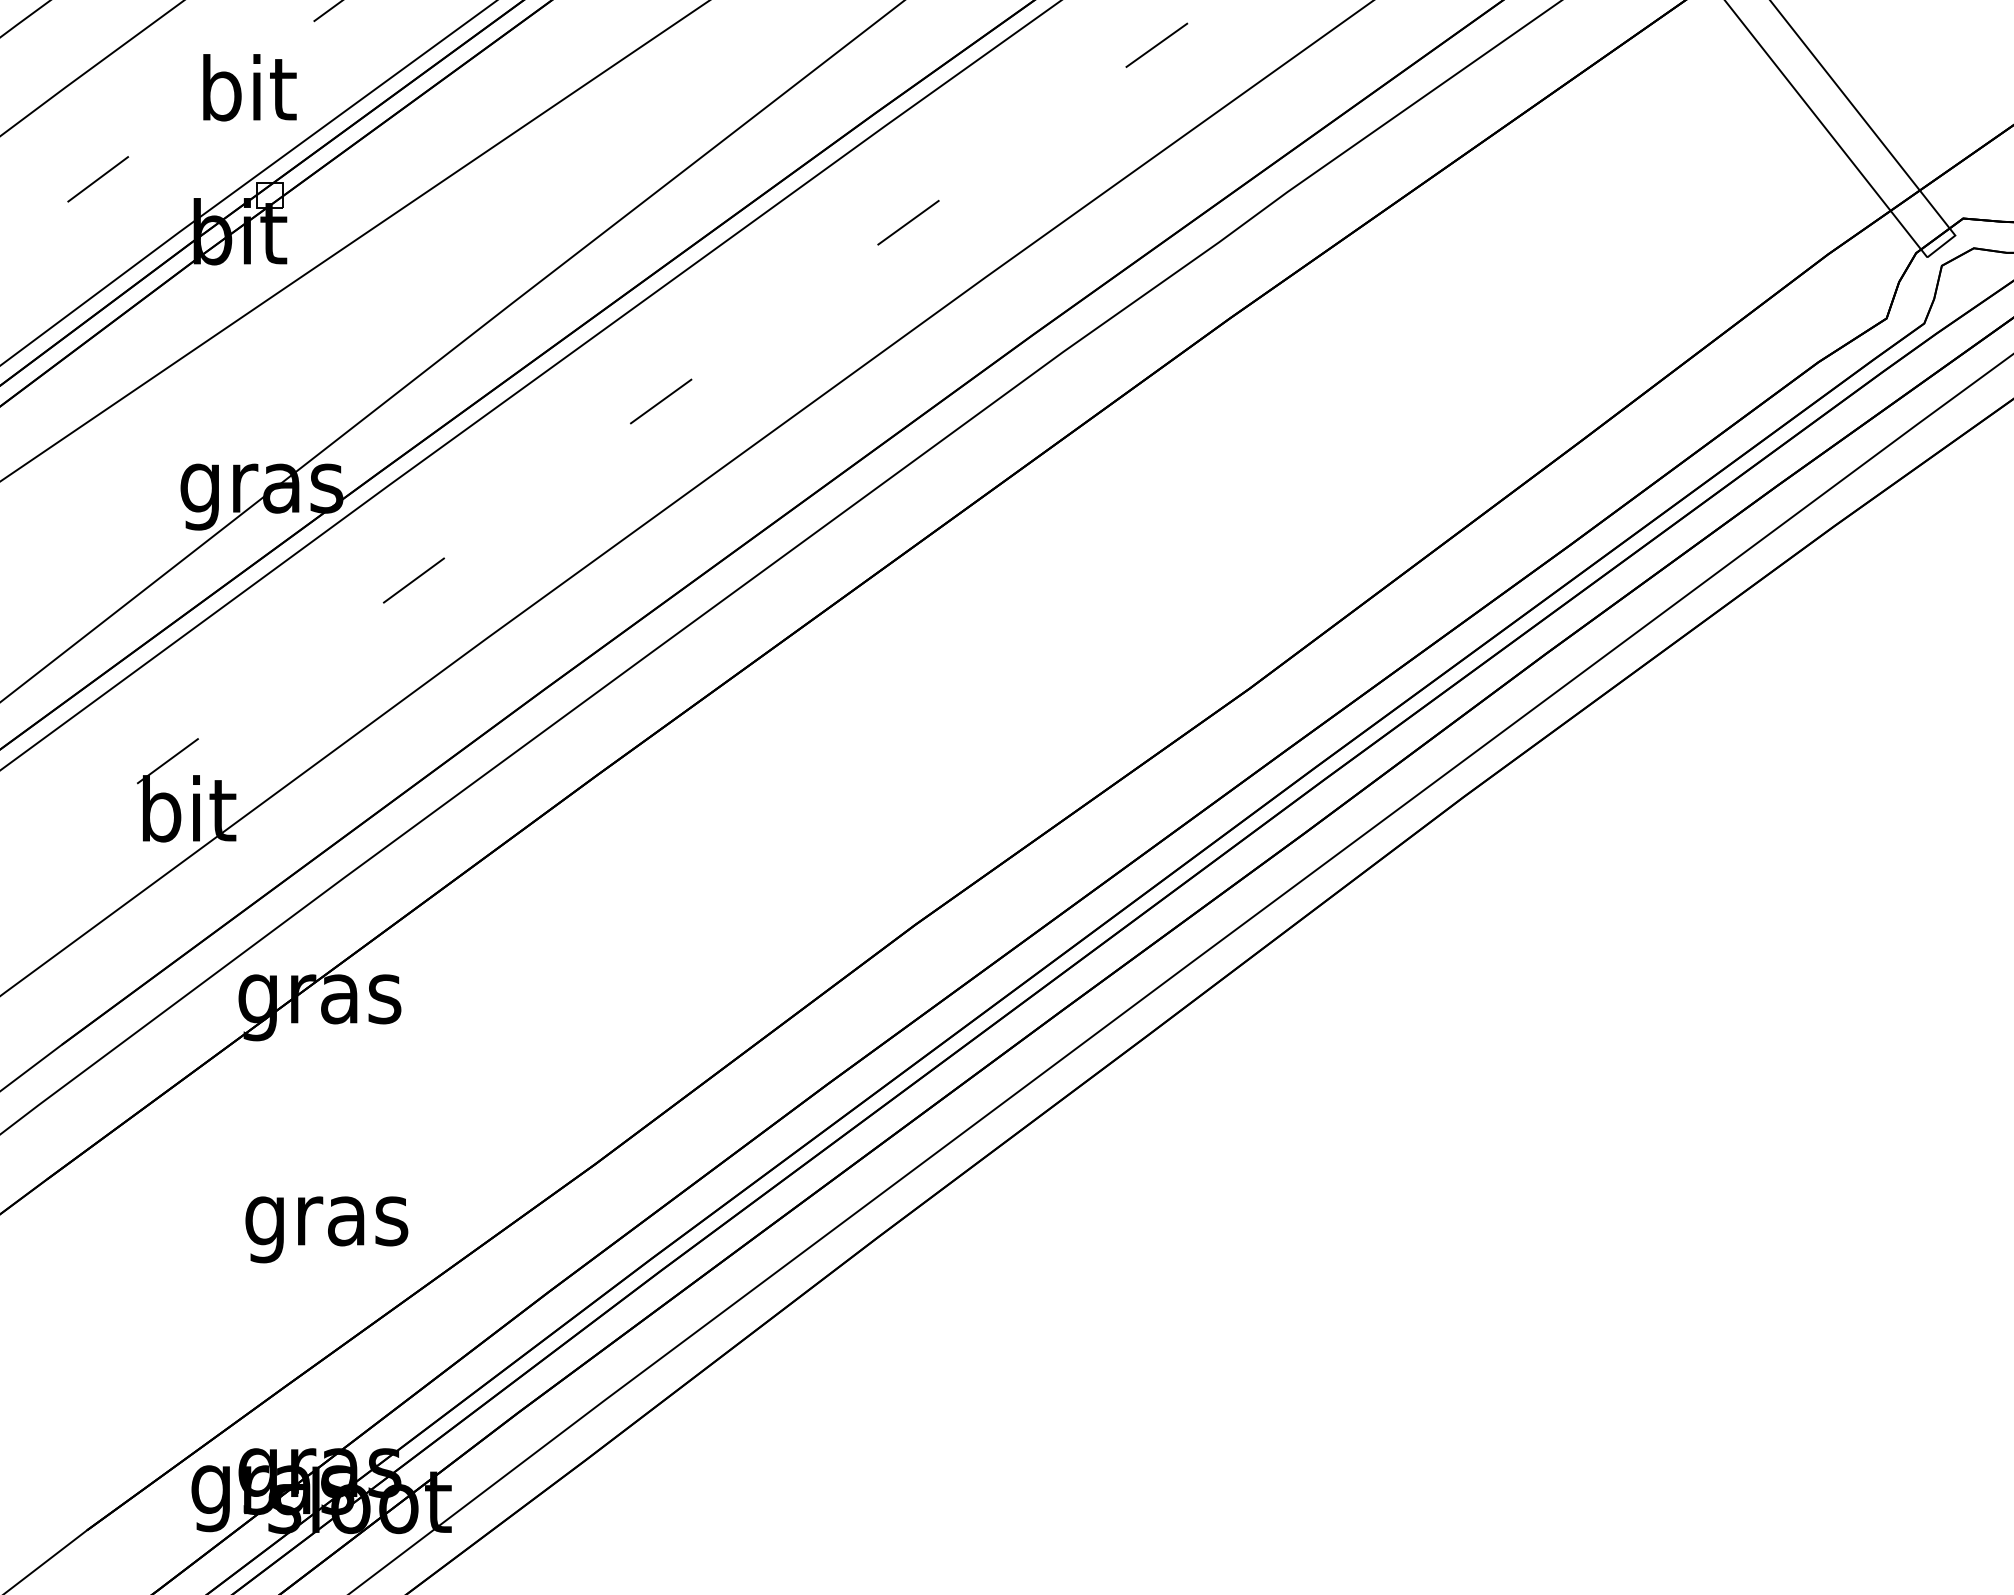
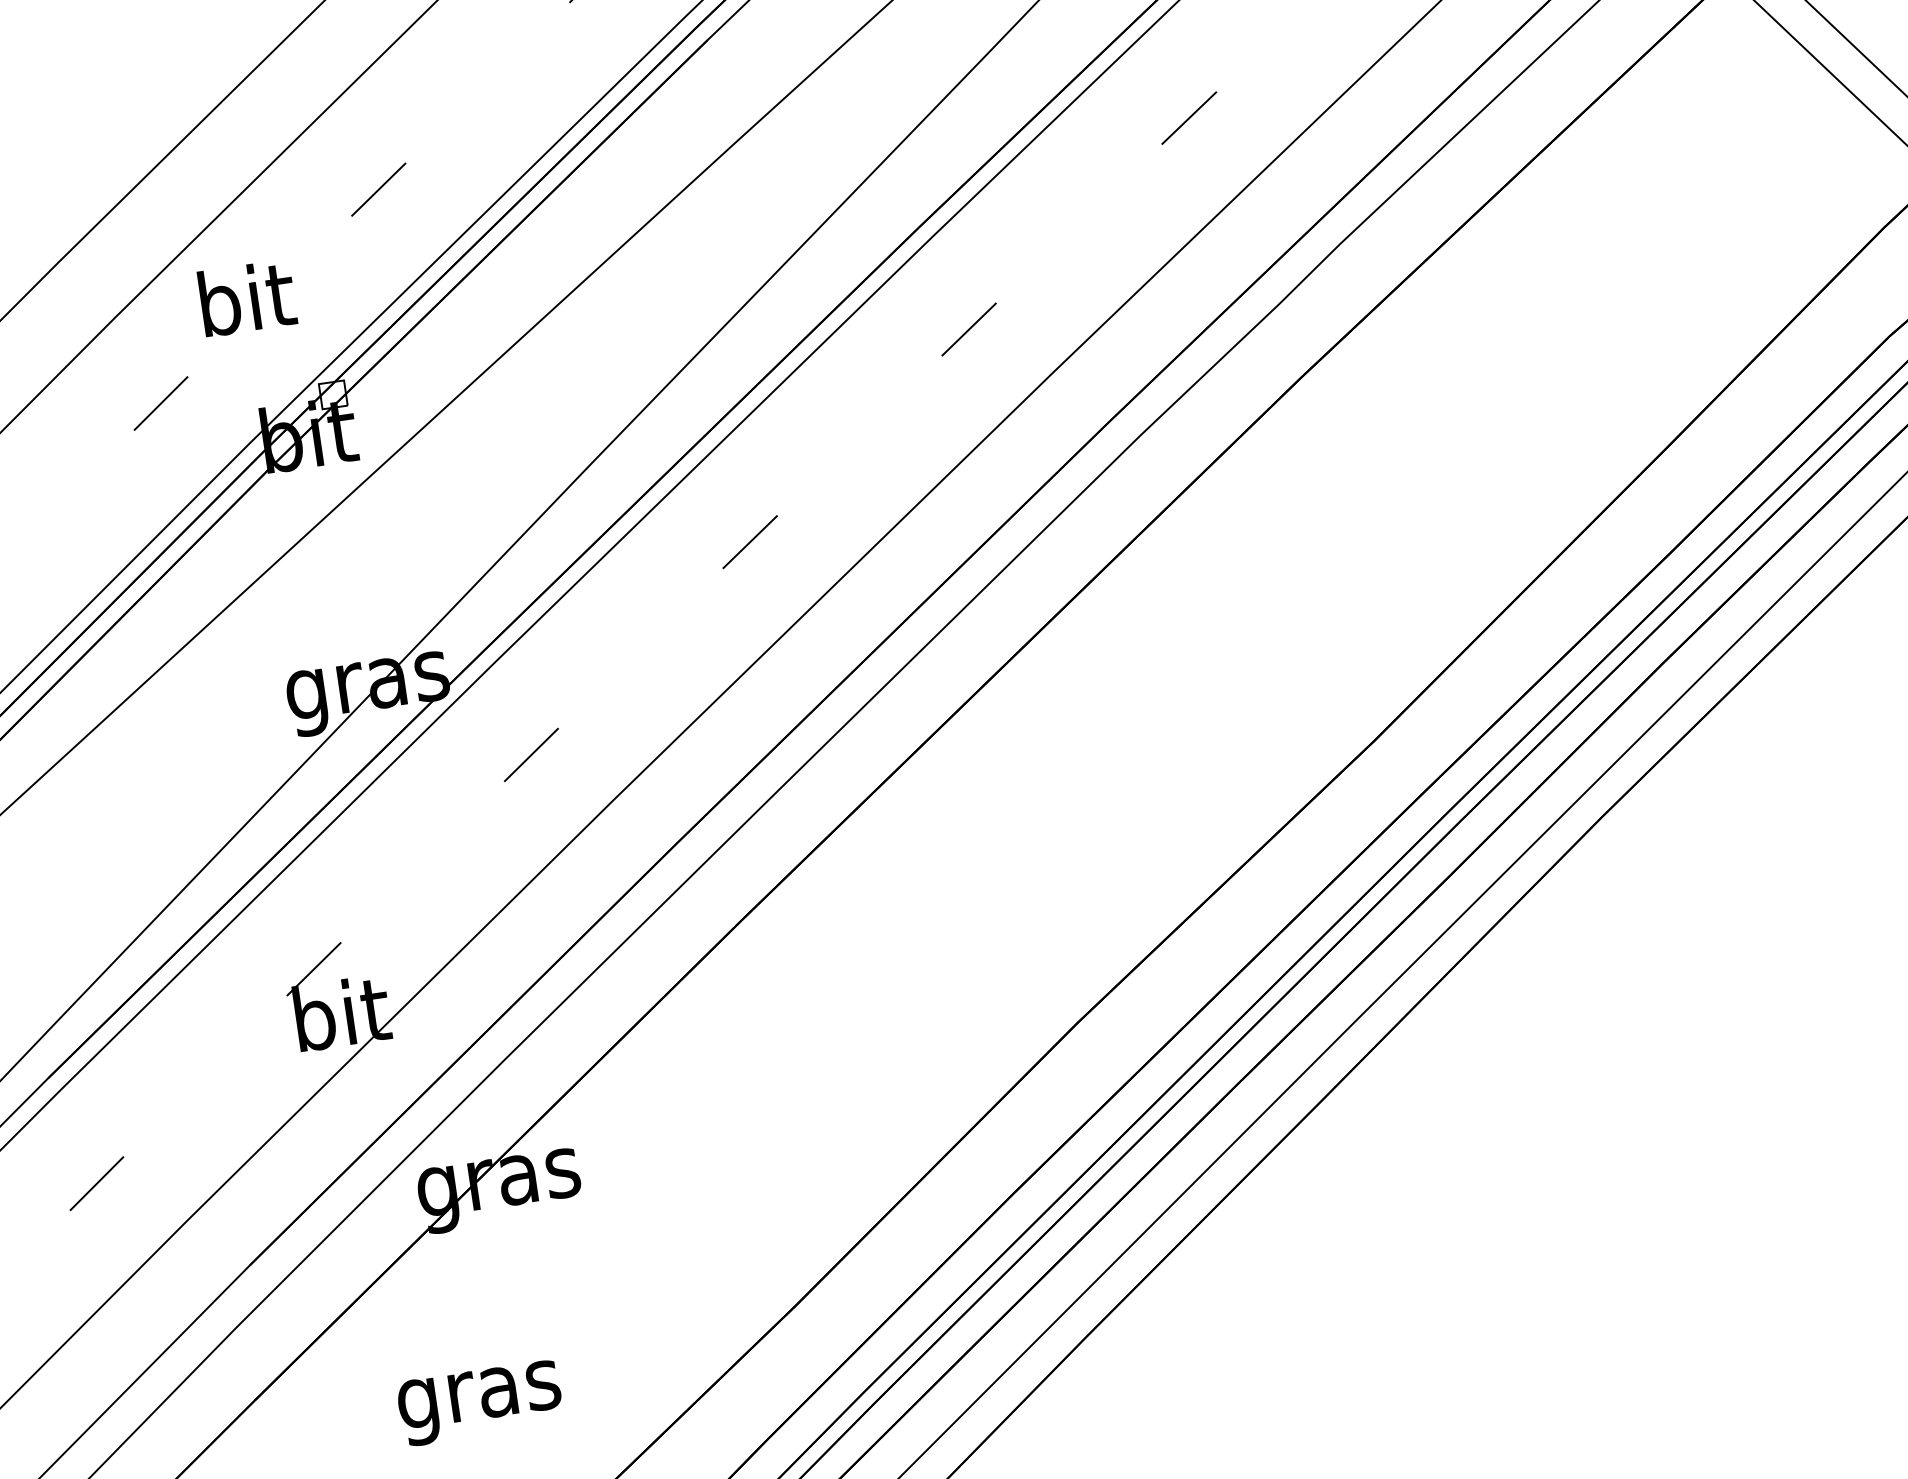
text: (249, 87) -> (247, 298), moved
text: (326, 1229) -> (479, 1403), moved

